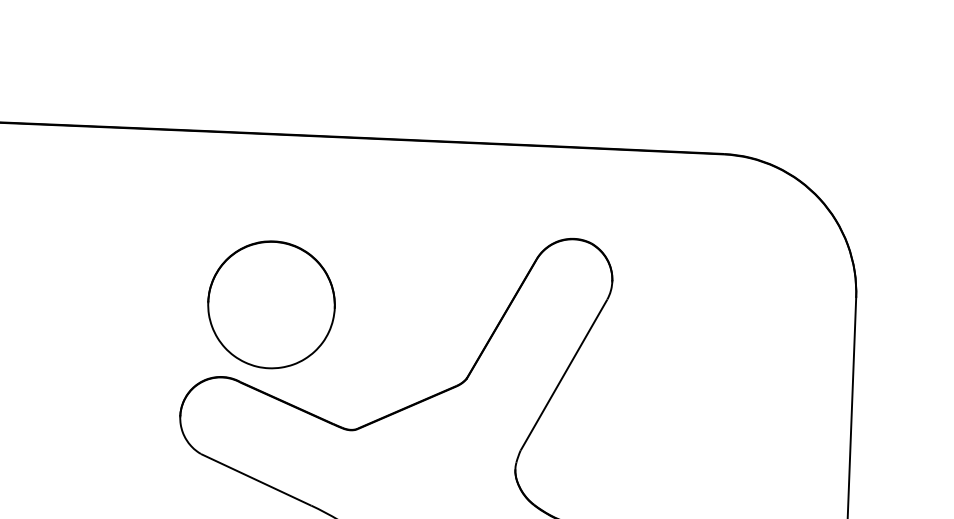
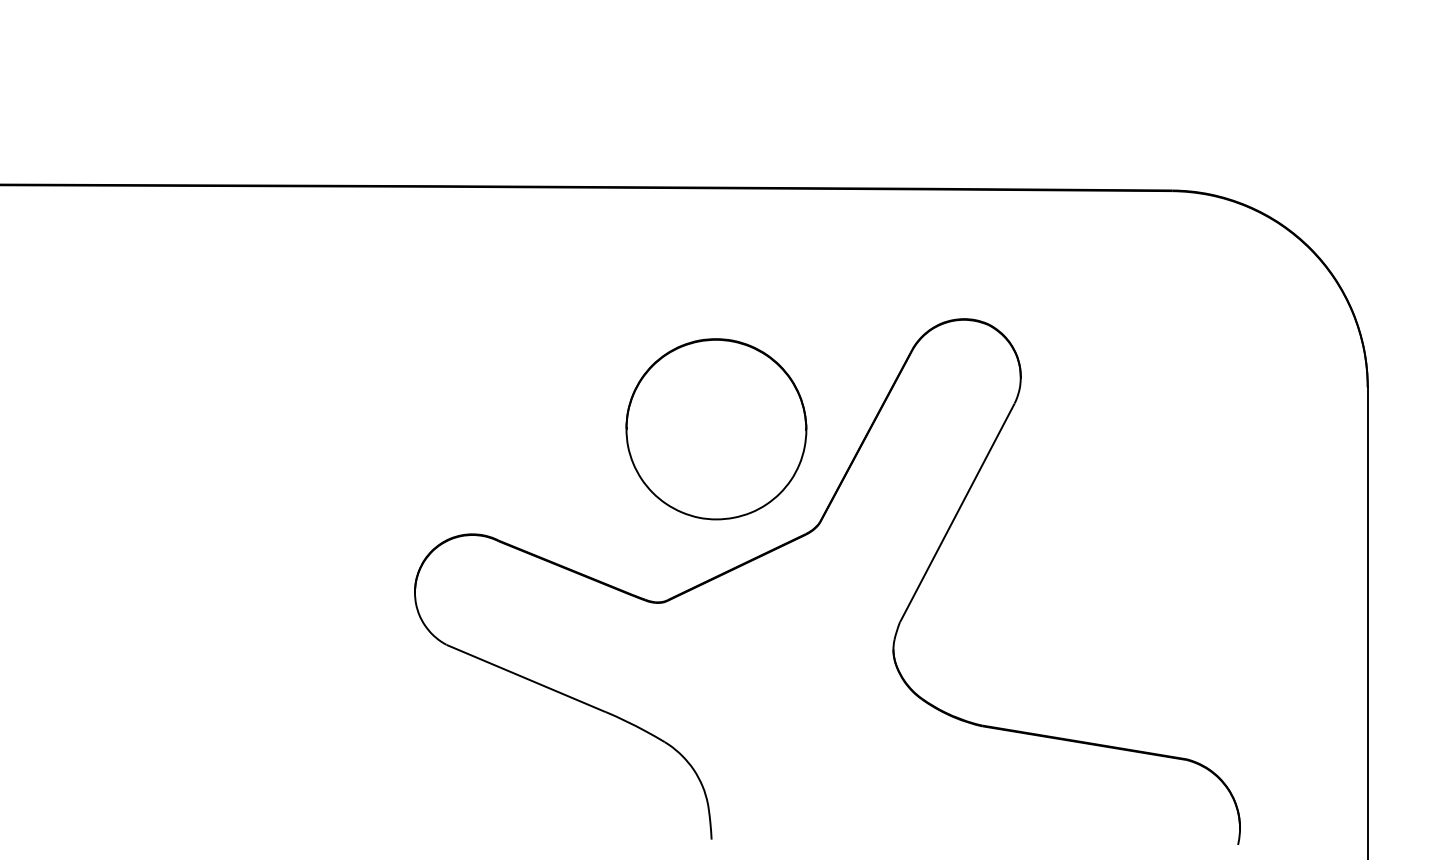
part: (271, 305) -> (716, 429), moved

